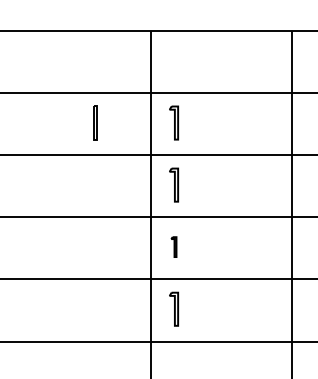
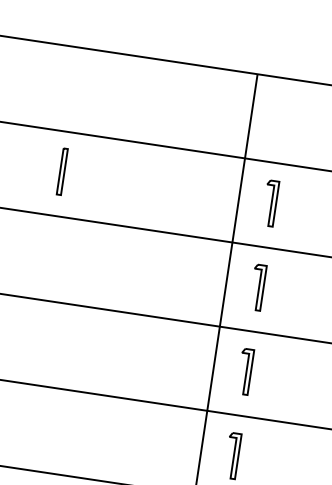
line: (94, 122) -> (61, 171), moved
part: (173, 246) -> (244, 370), size x1.67

